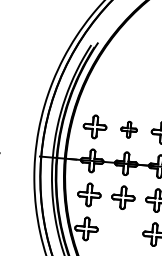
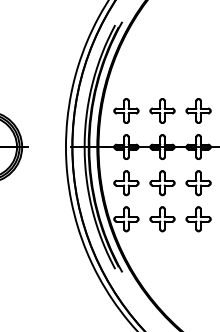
part: (129, 129) -> (162, 110), size x1.43
part: (120, 231) -> (162, 219), added

